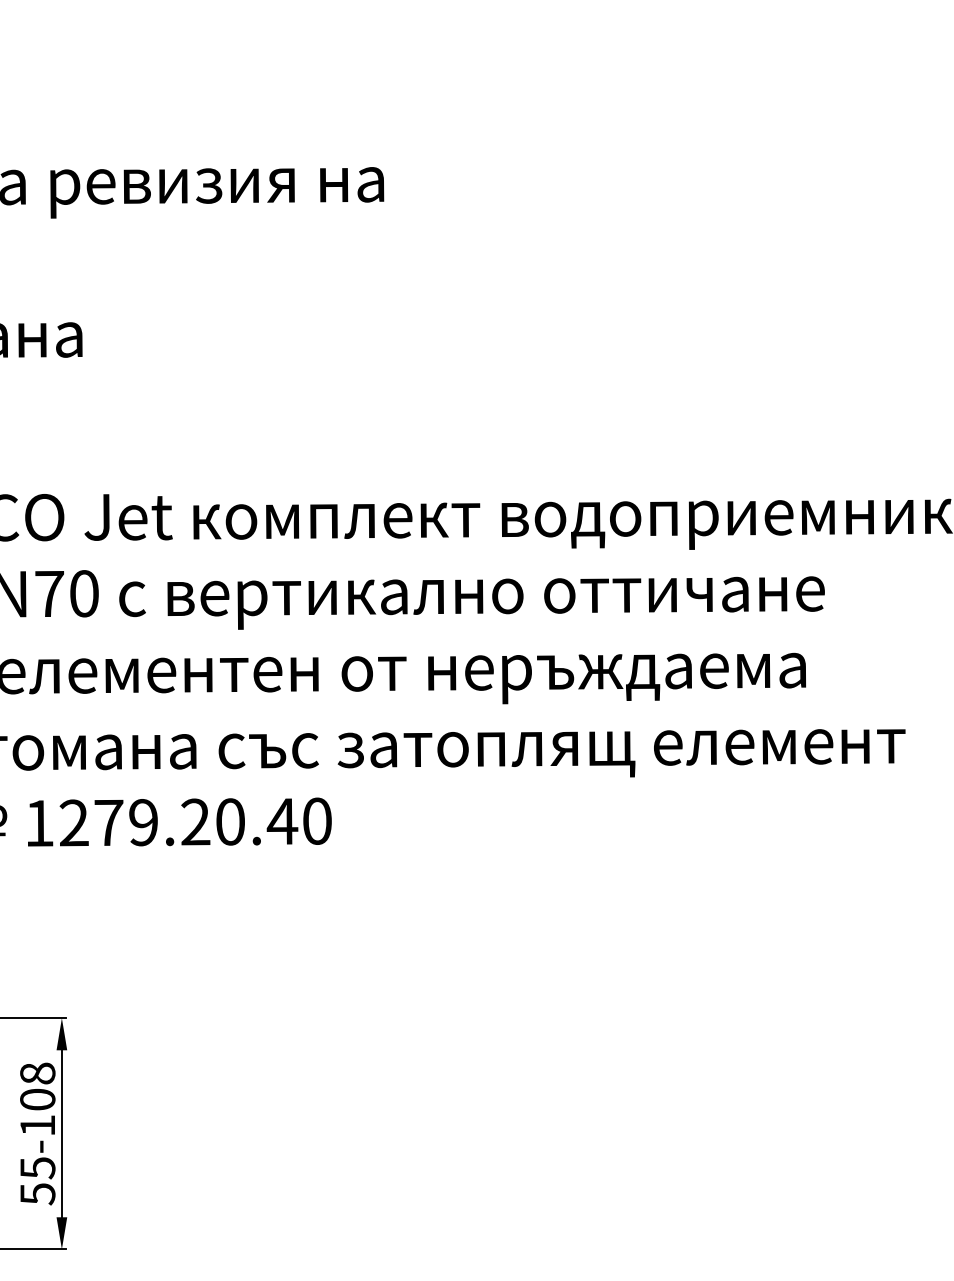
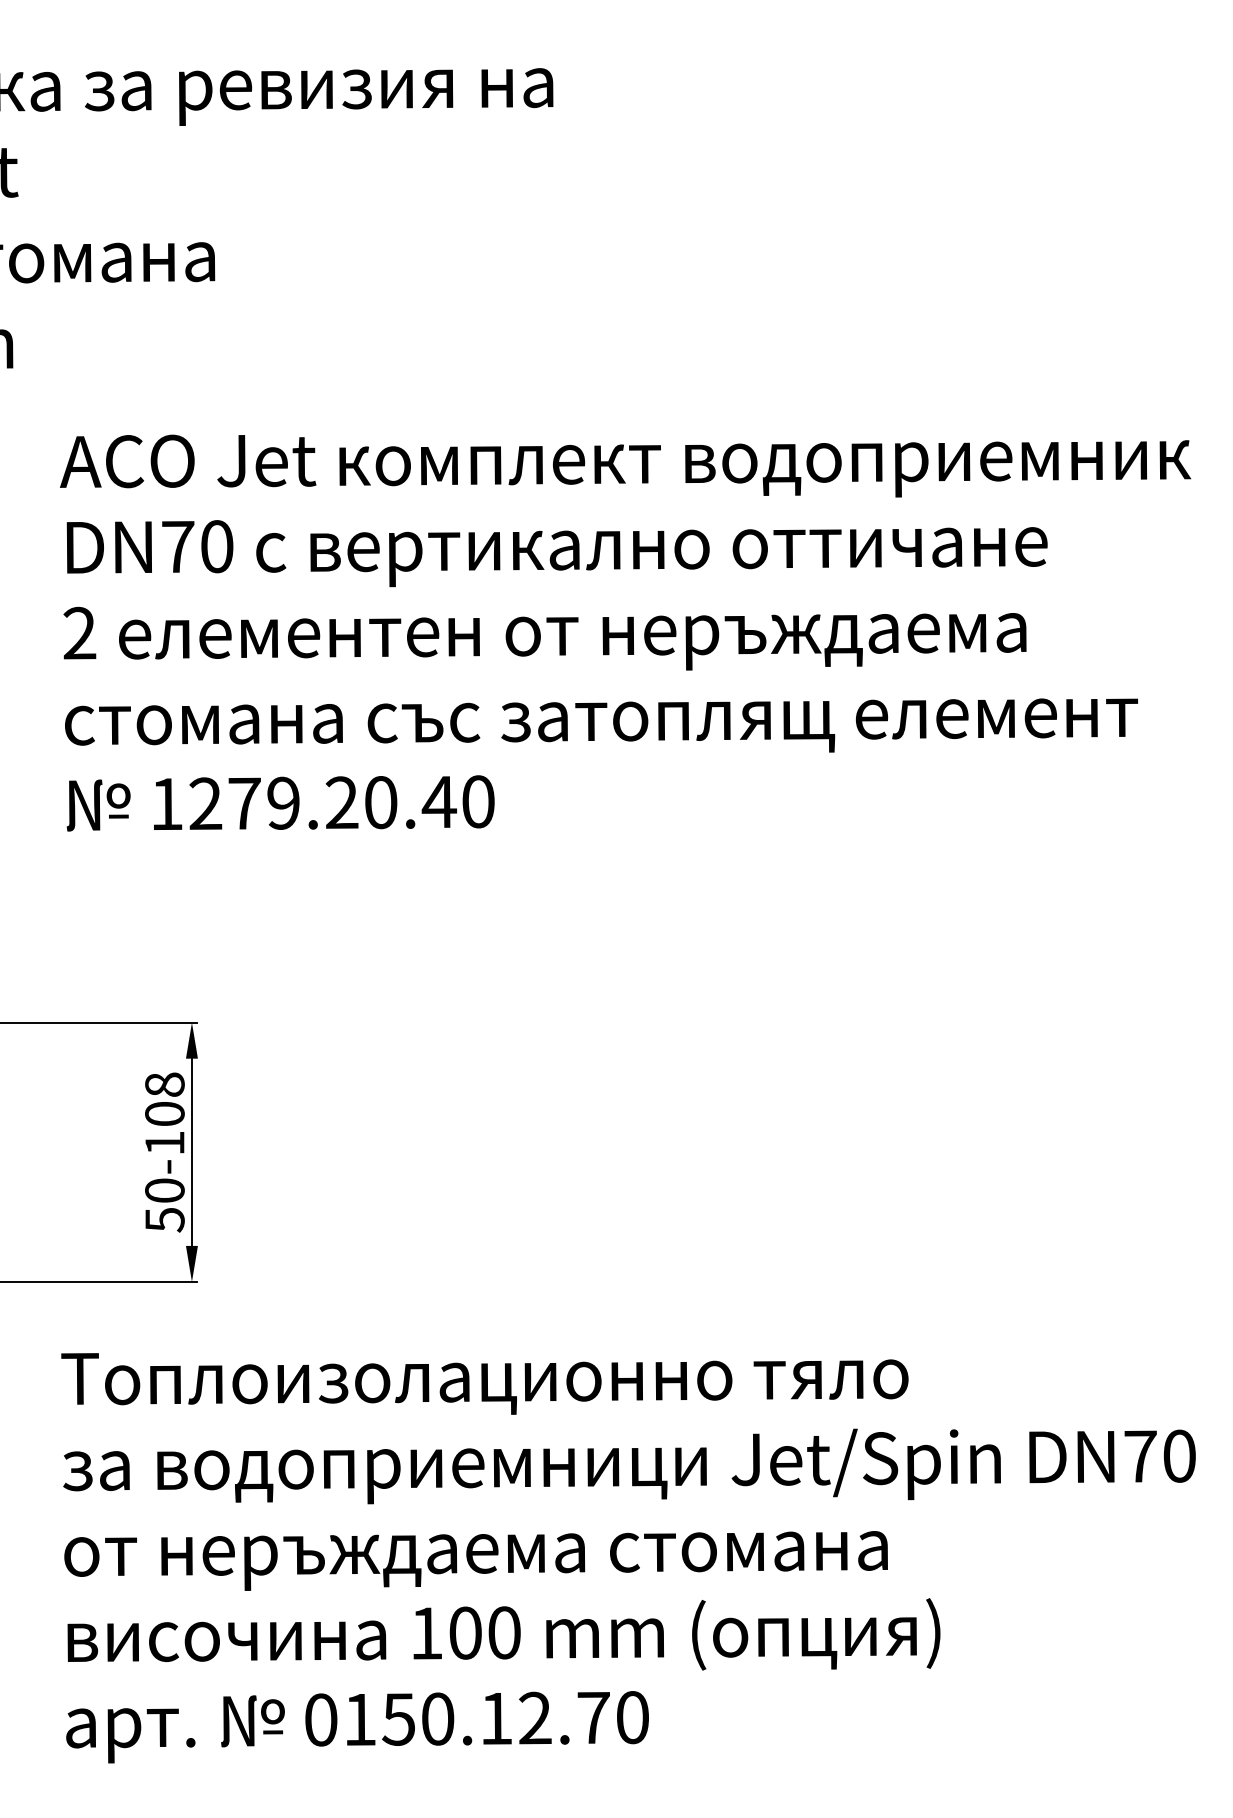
text: (37, 1167) -> (164, 1190), 55-108 -> 50-108

